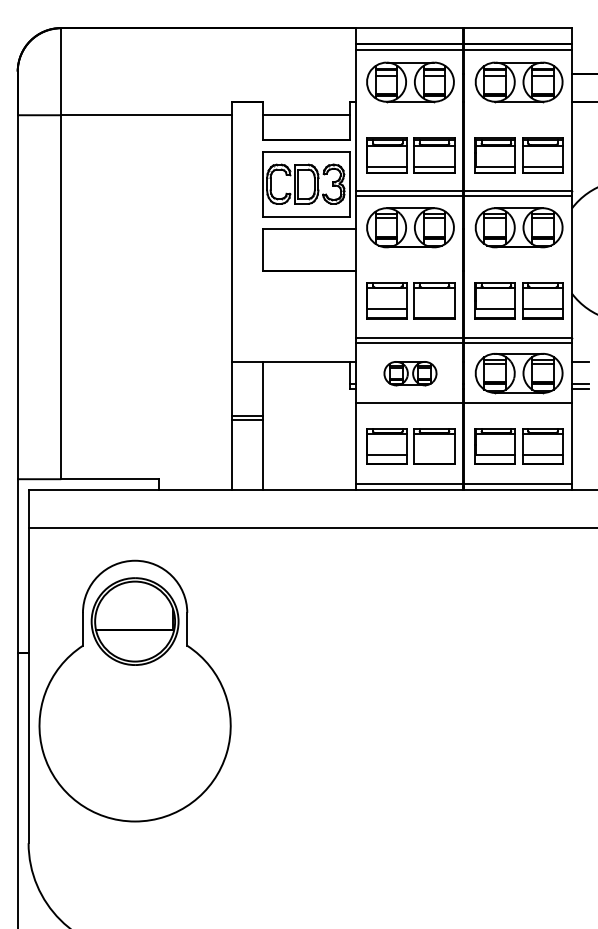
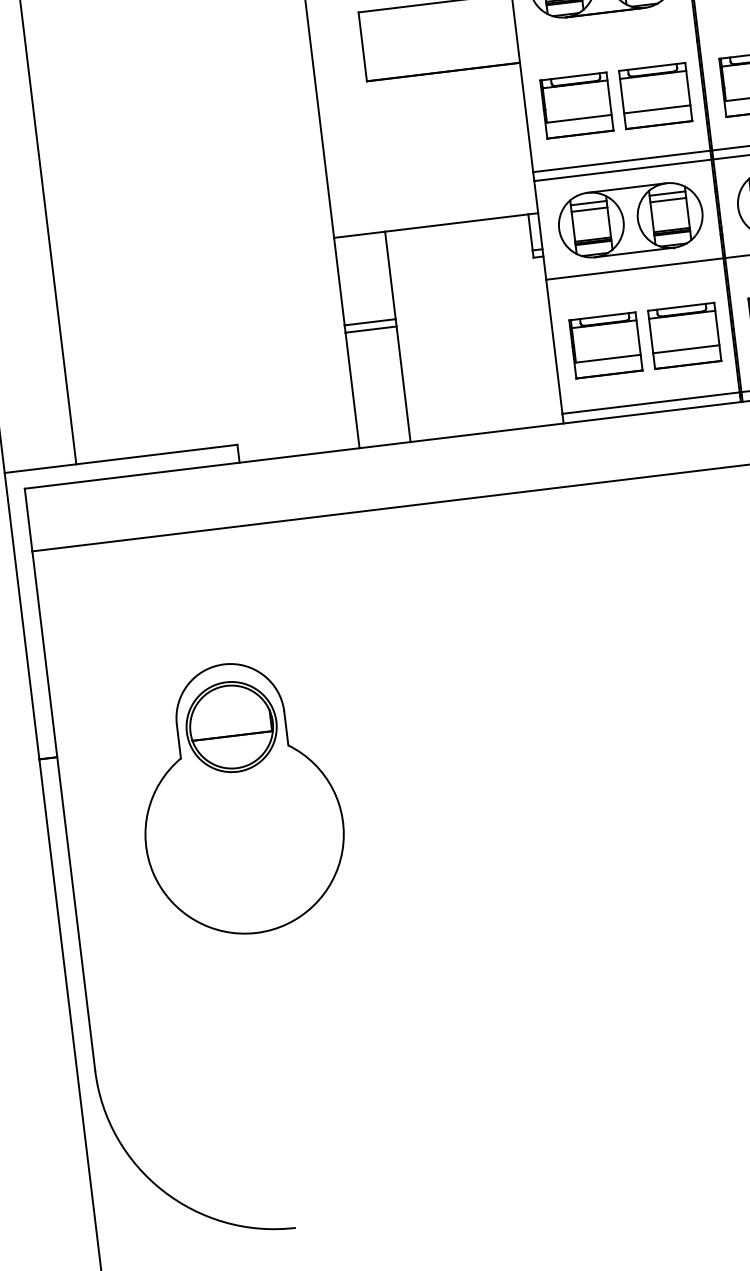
line: (434, 308) -> (657, 108), added
part: (410, 373) -> (630, 220), size x1.67
line: (434, 454) -> (686, 349), added
part: (134, 690) -> (239, 797), size x0.62

